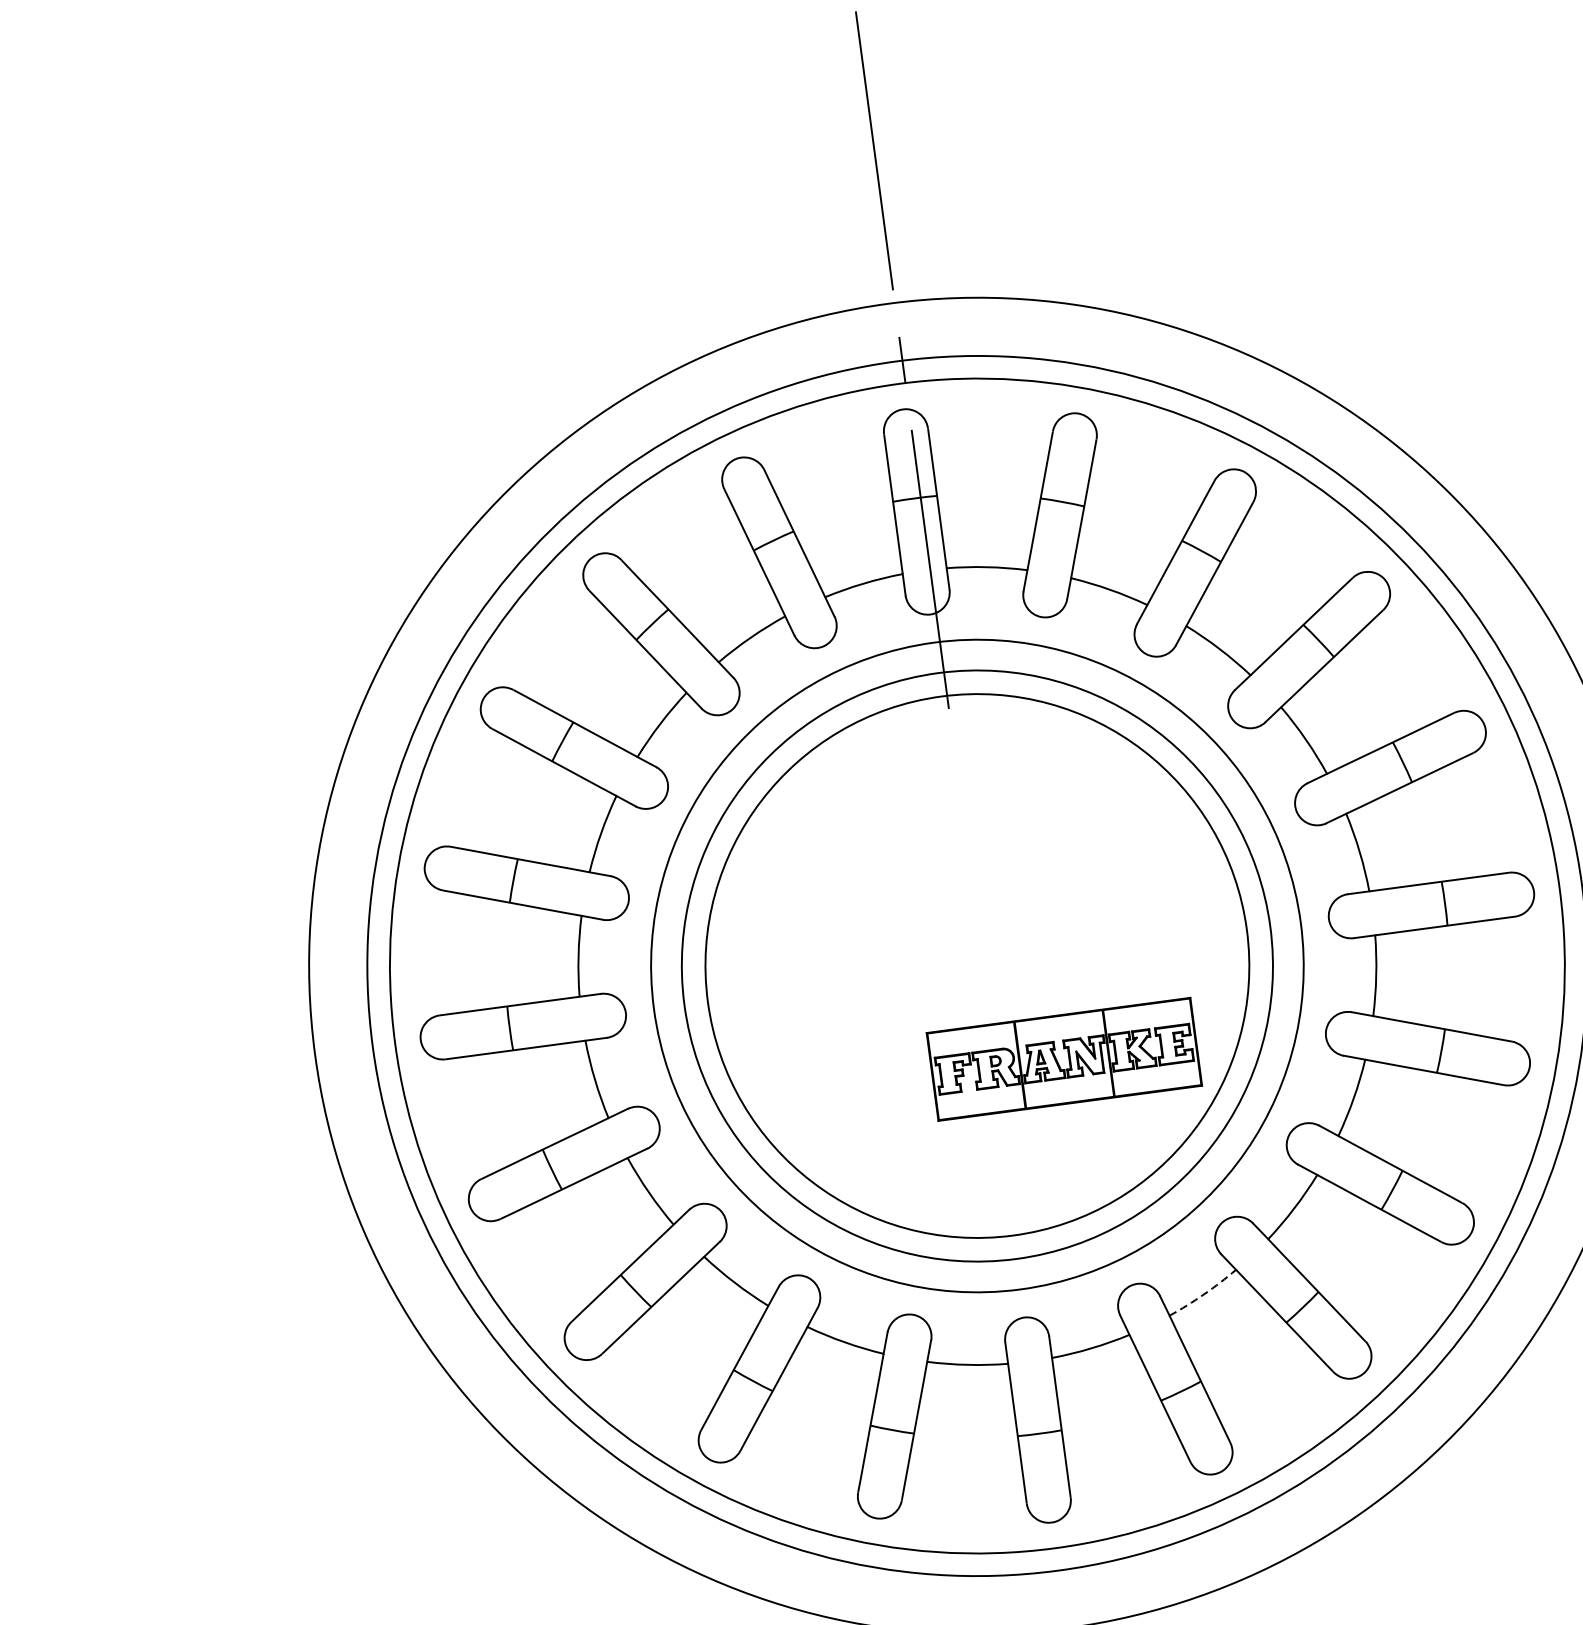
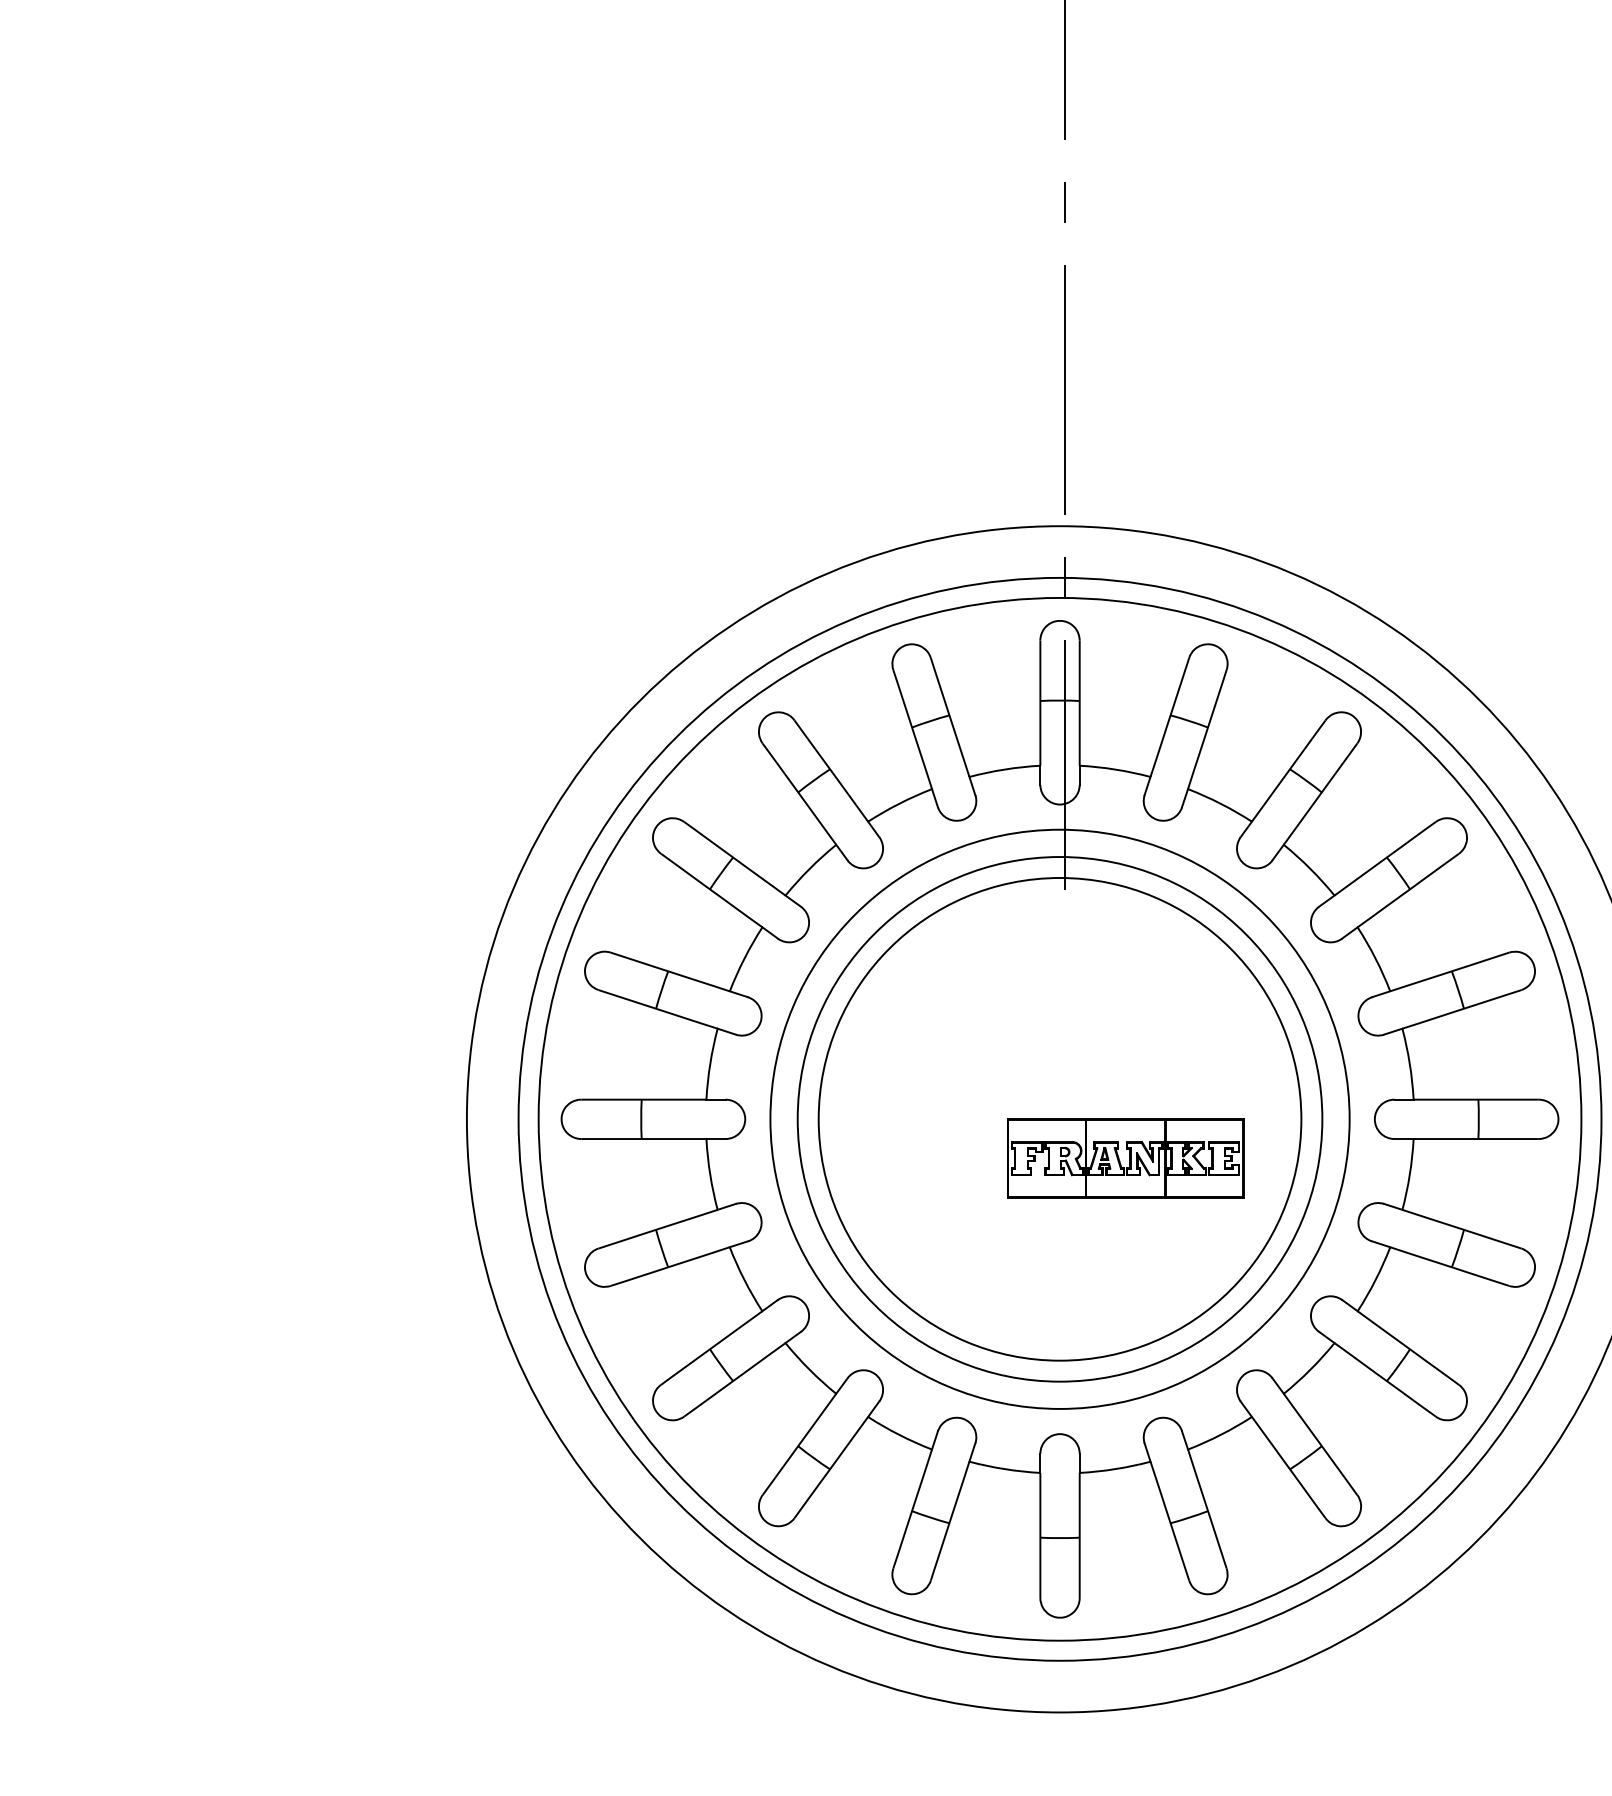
part: (1064, 1059) -> (1125, 1158), moved
arc: (1203, 1294) -> (1220, 1434), dashed -> solid

